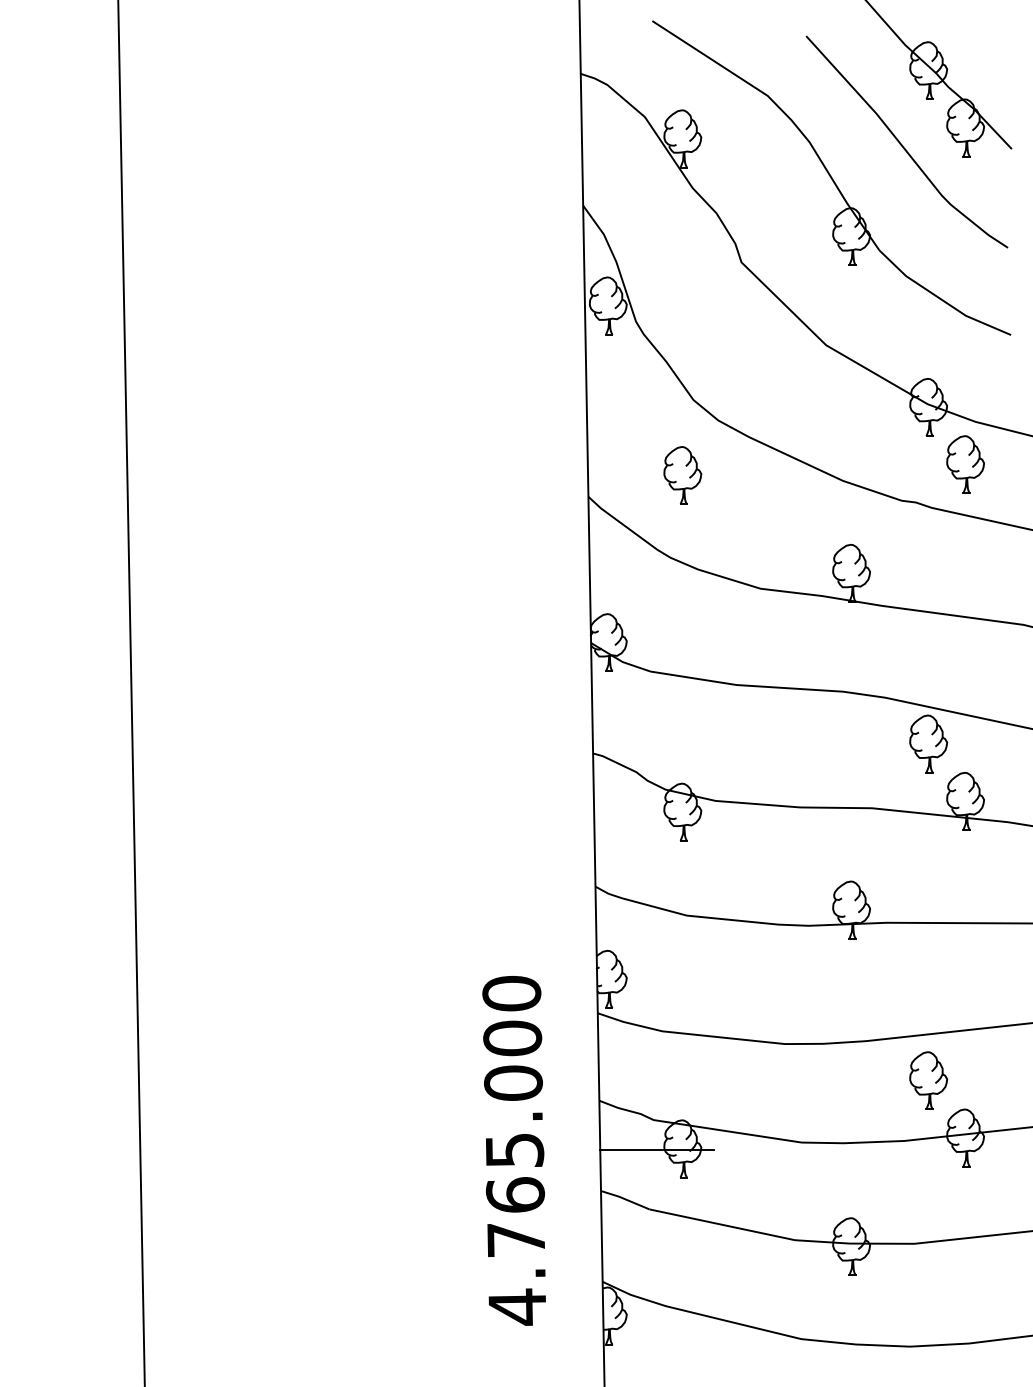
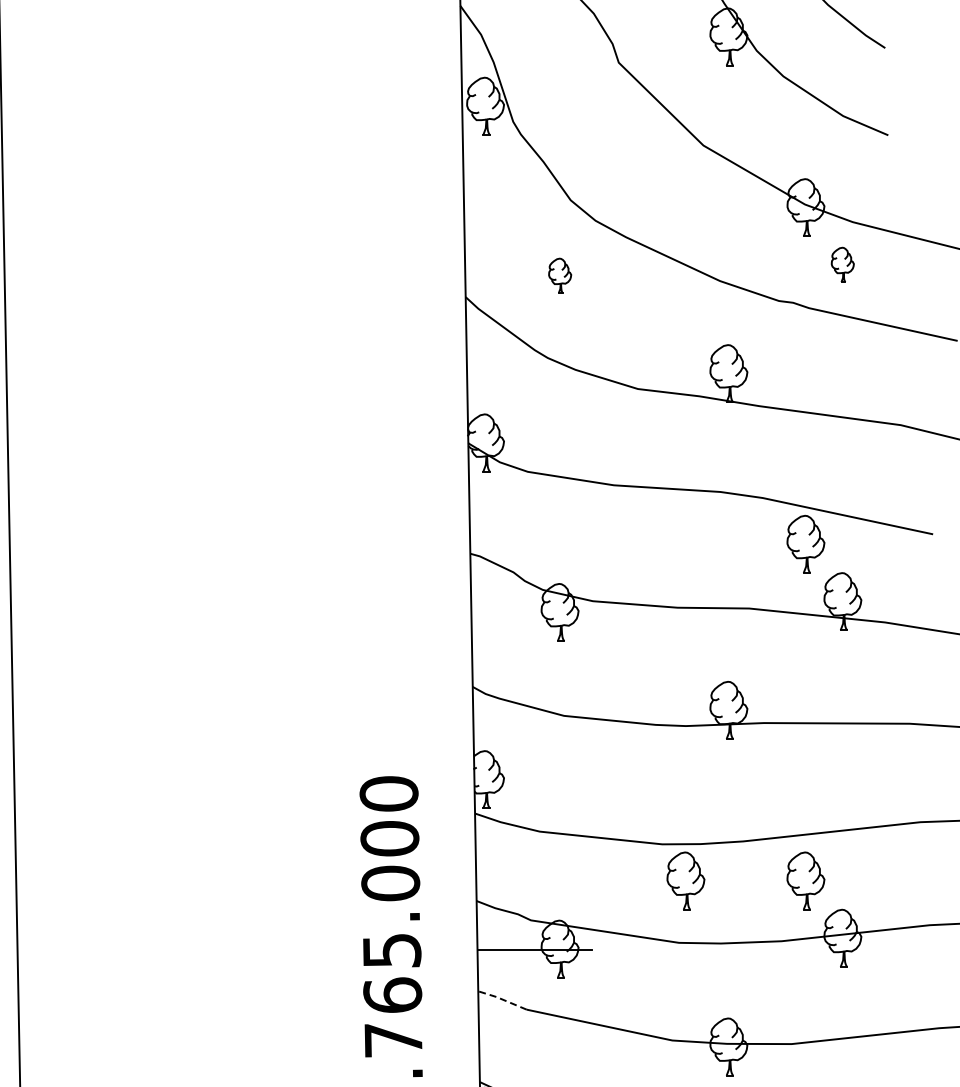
part: (965, 464) -> (842, 264), size x0.6
part: (682, 475) -> (559, 275), size x0.6
part: (808, 1080) -> (685, 880), added
line: (625, 1199) -> (502, 999), solid -> dashed

